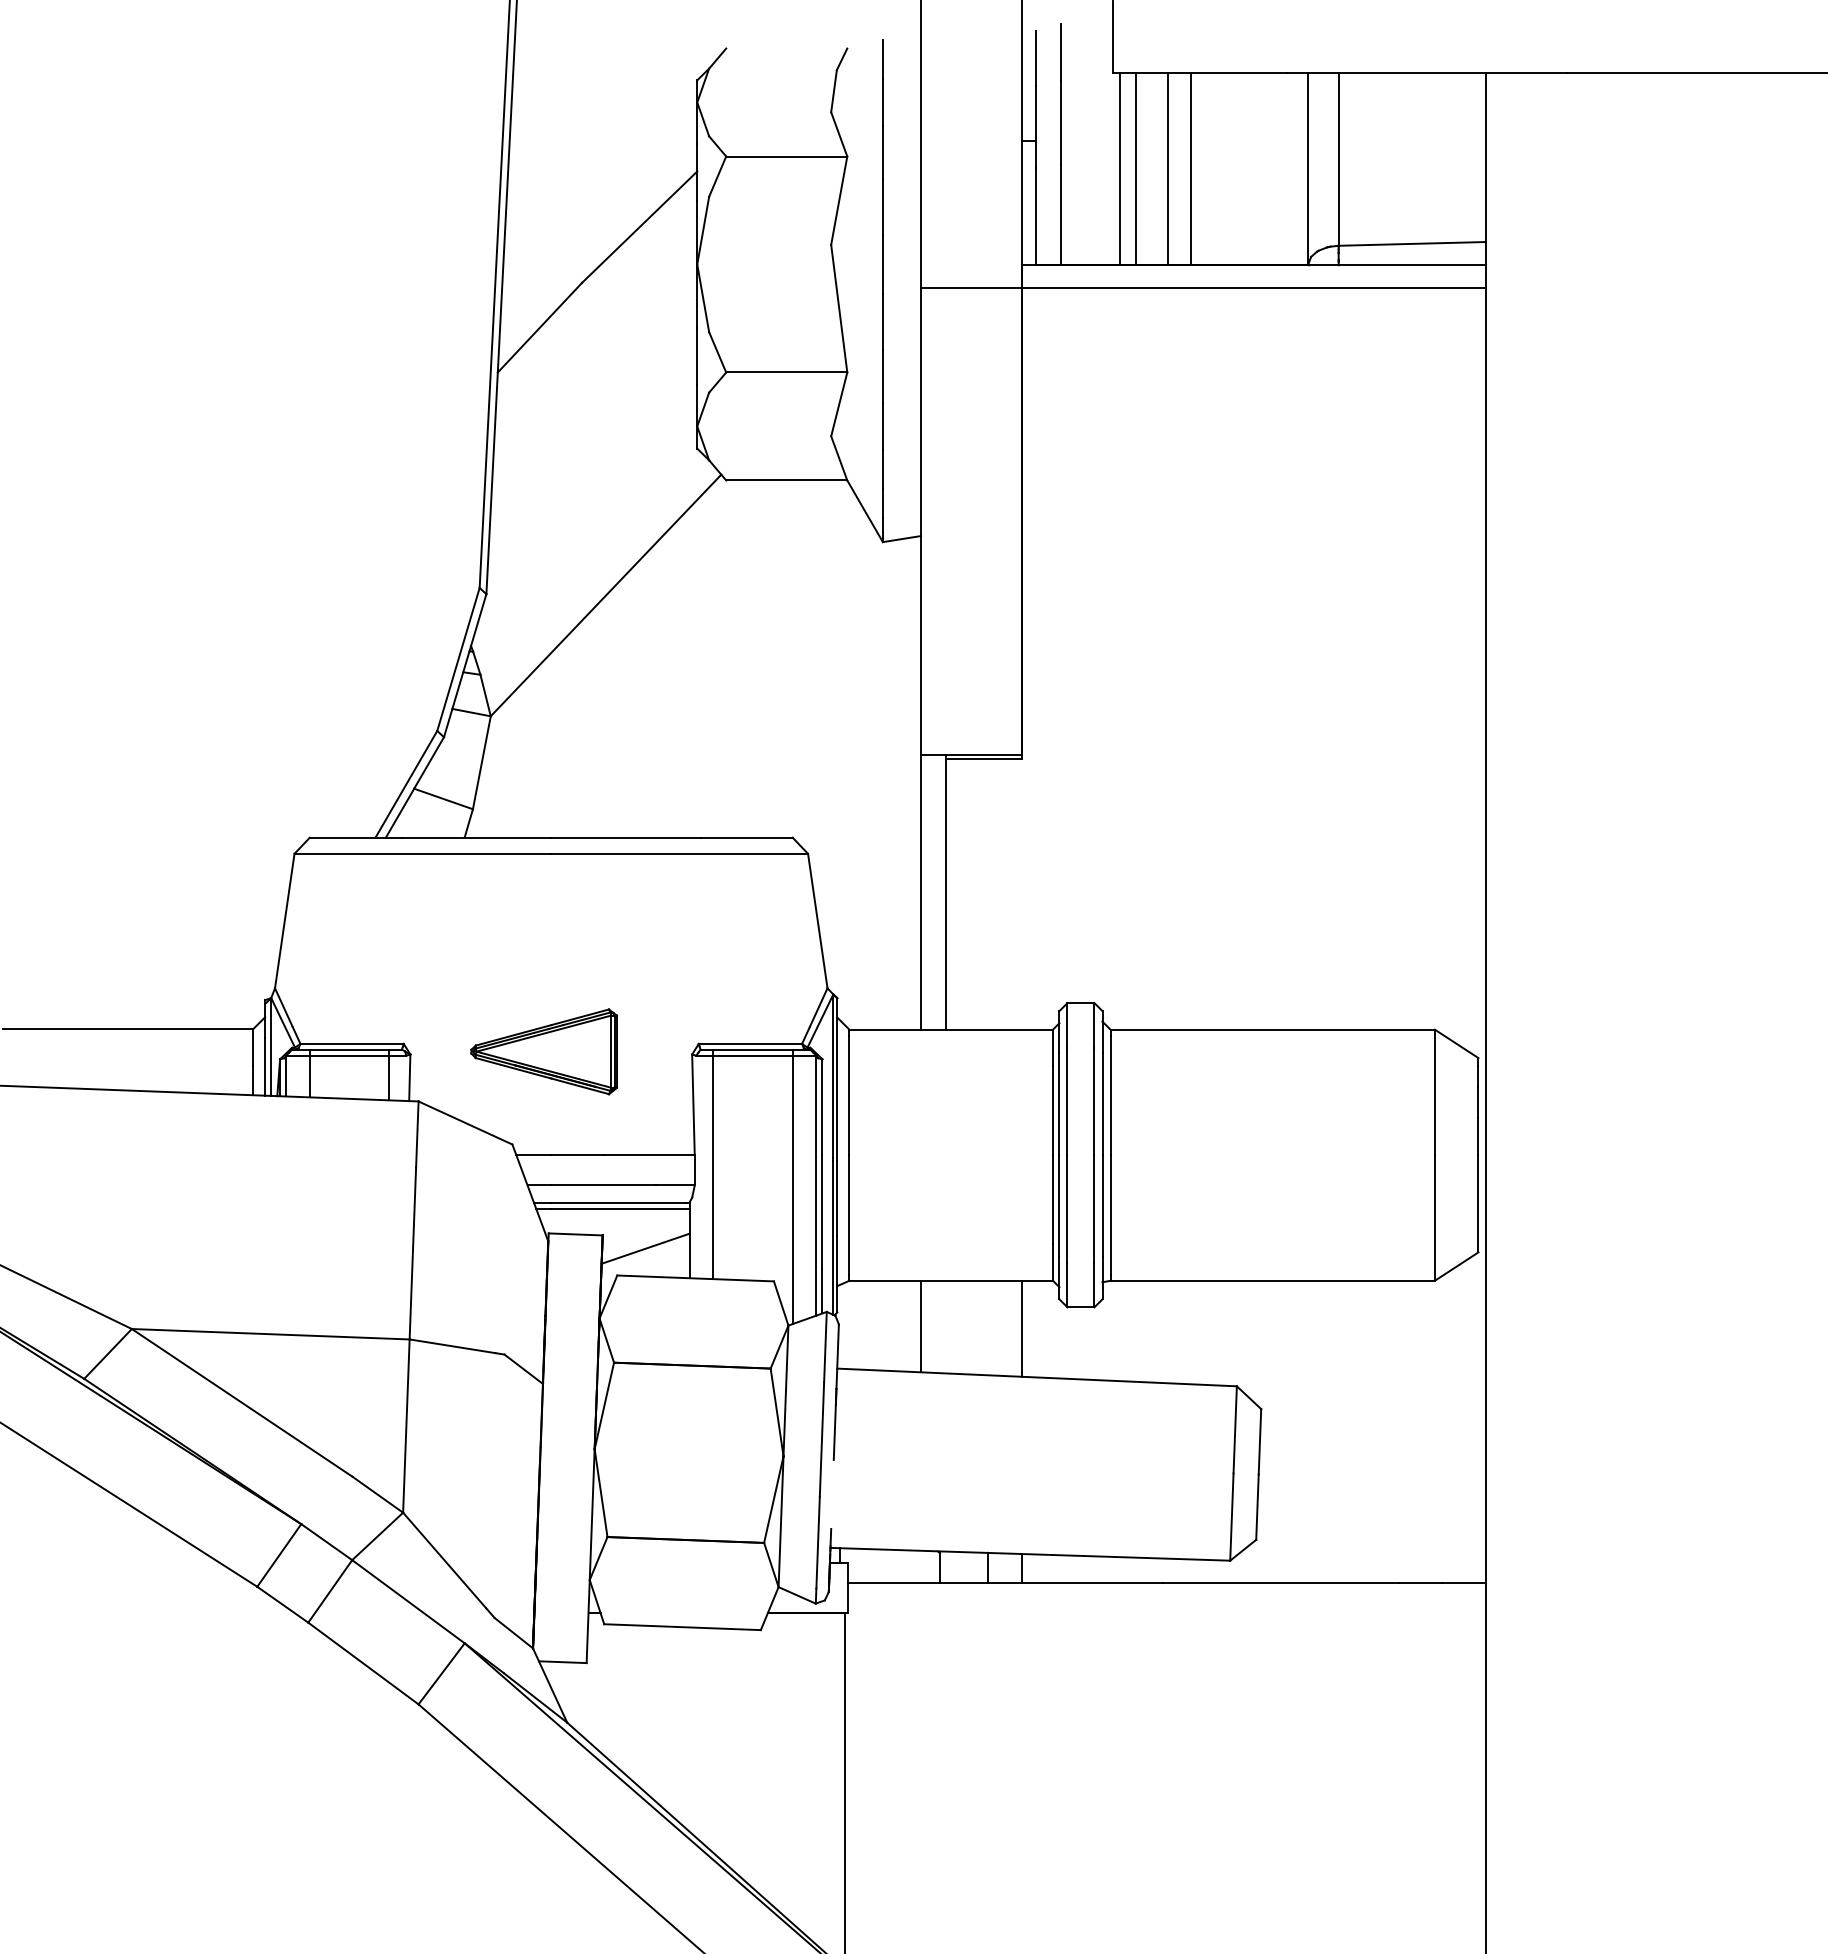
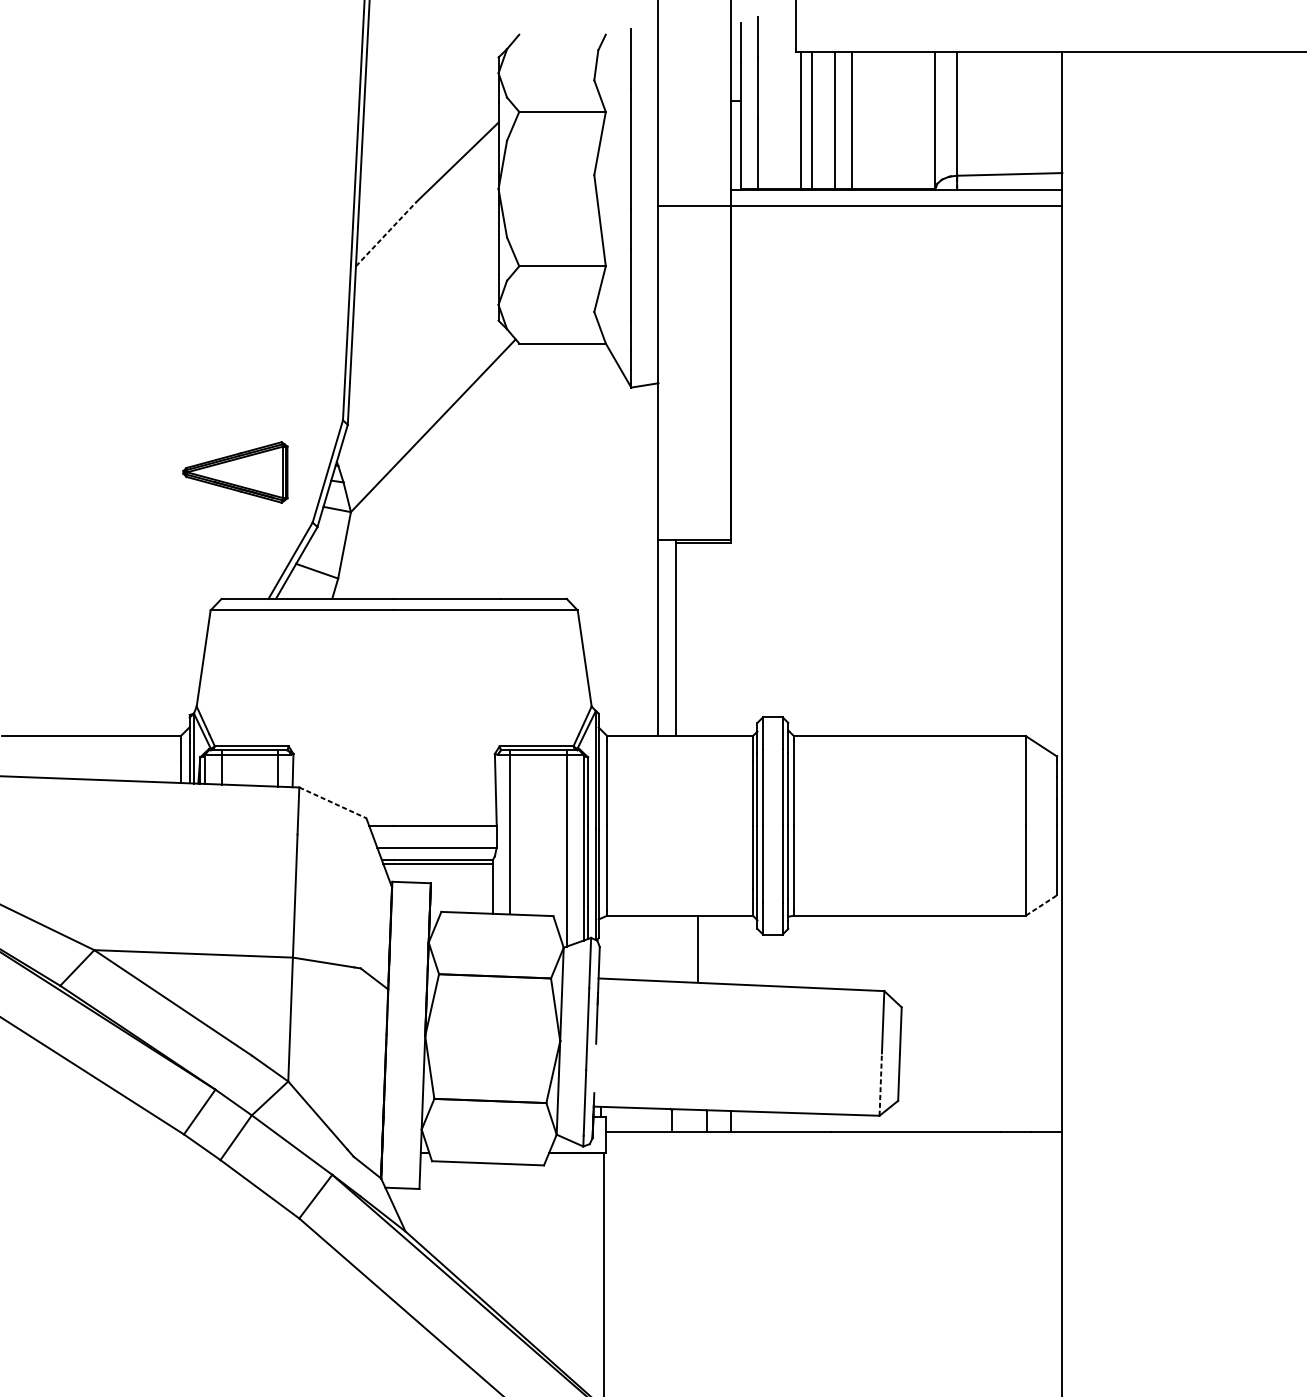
line: (540, 327) -> (386, 234), solid -> dashed
part: (544, 1051) -> (235, 472), moved
line: (465, 1122) -> (332, 802), solid -> dashed
line: (645, 1248) -> (461, 892), removed
line: (1456, 1266) -> (1041, 905), solid -> dashed
line: (920, 1326) -> (697, 948), moved
line: (1021, 1328) -> (730, 949), removed
line: (1231, 1517) -> (880, 1084), solid -> dashed

